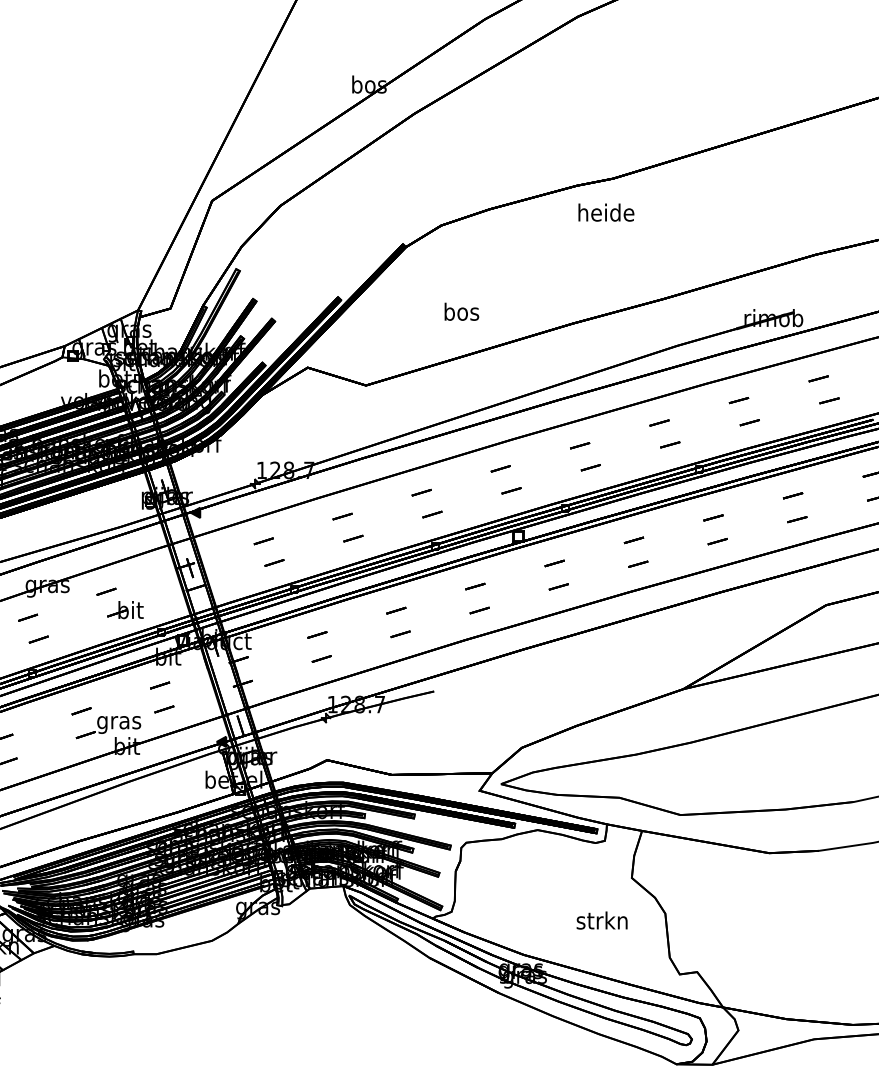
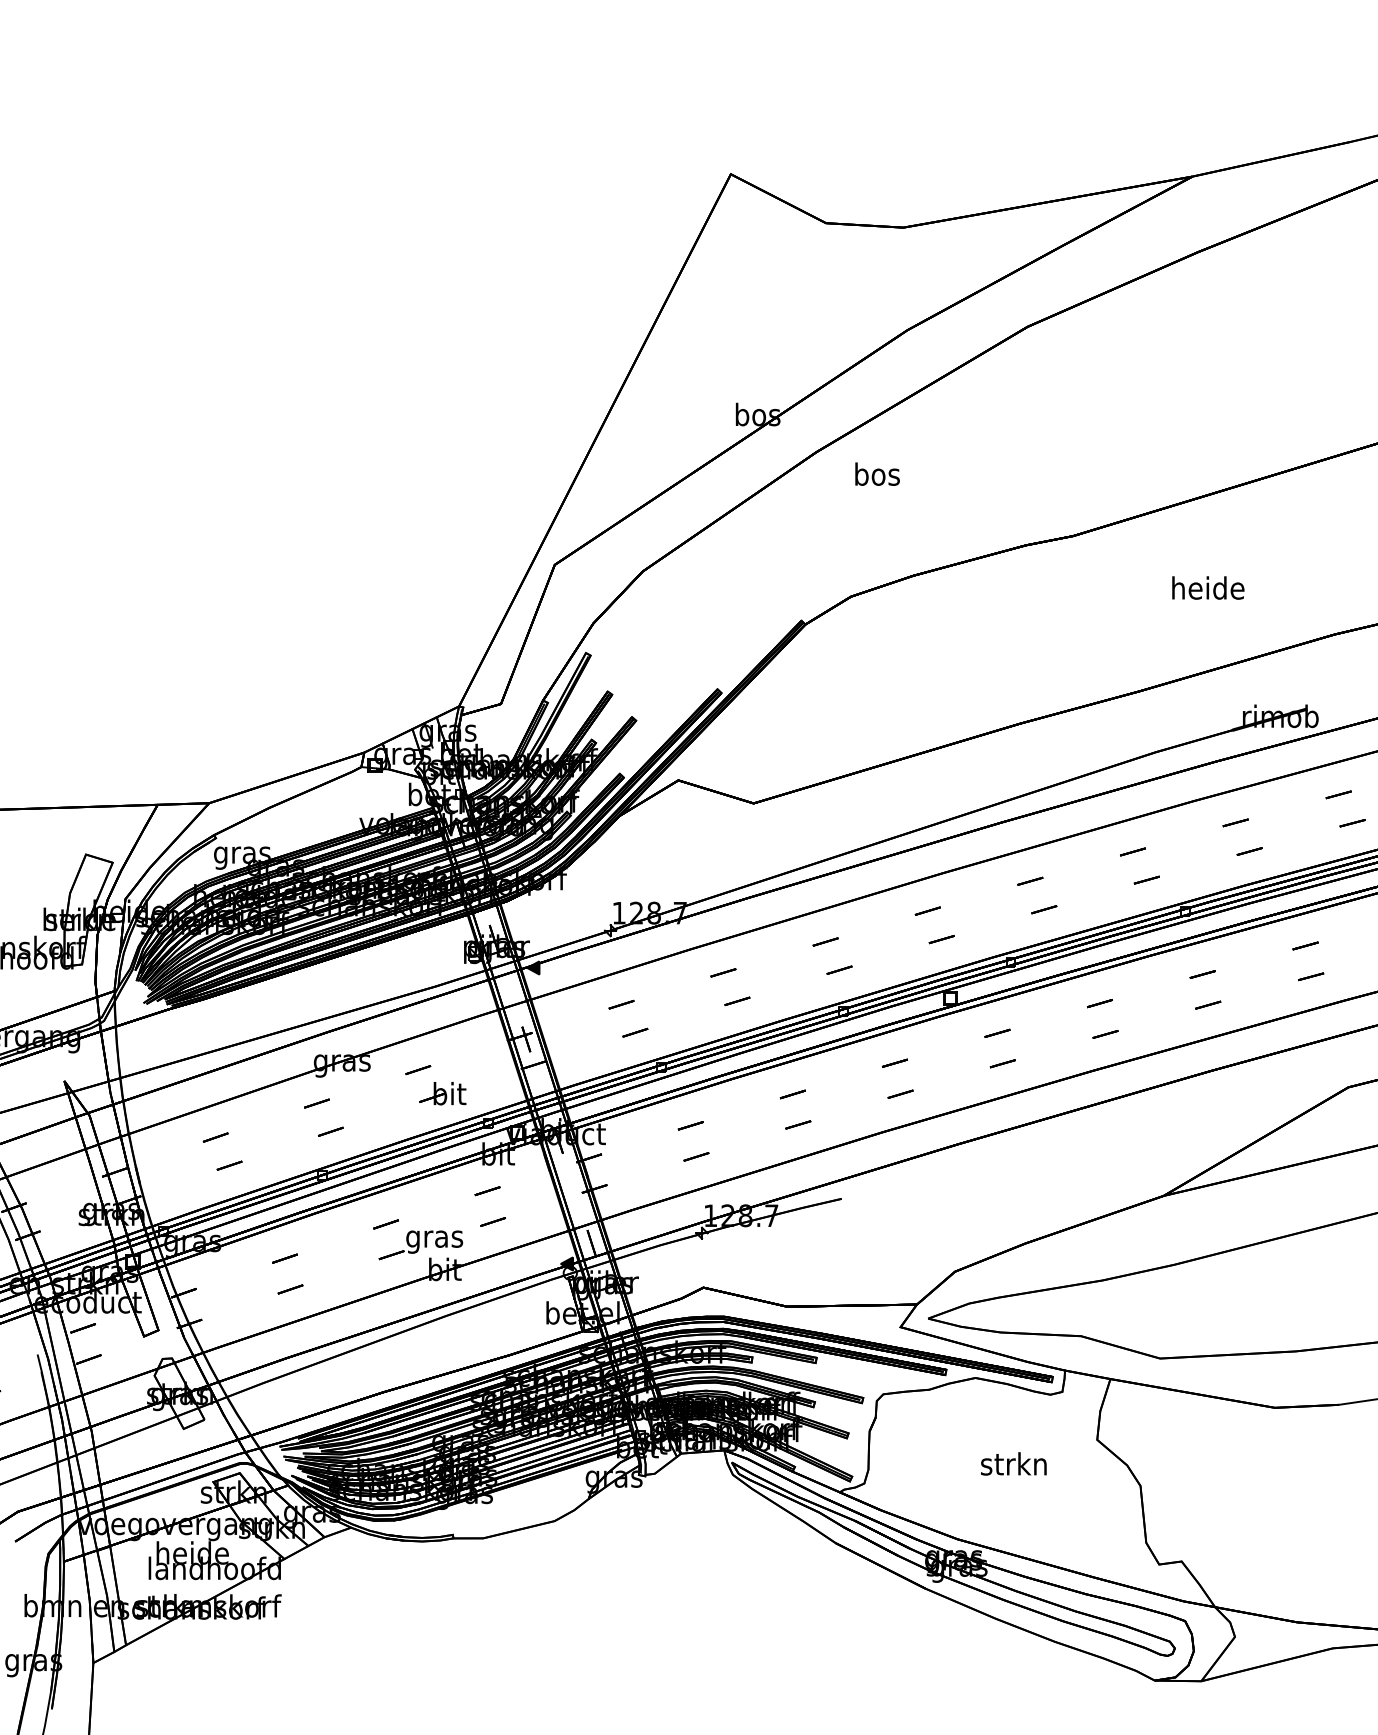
text: (606, 212) -> (1208, 587), moved
text: (461, 311) -> (877, 473), moved
text: (601, 920) -> (1013, 1463), moved

